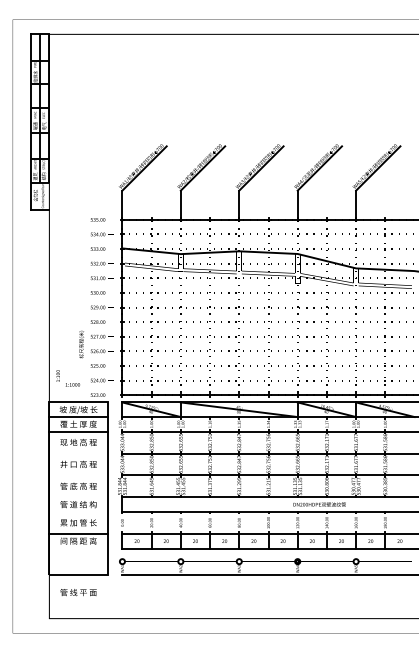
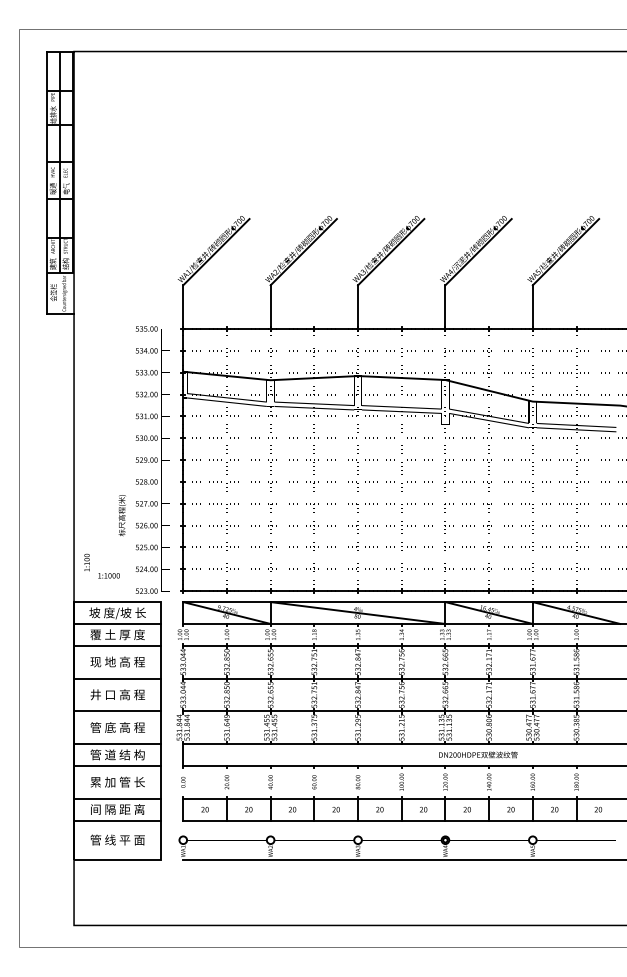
line: (78, 453) -> (117, 678), added
line: (78, 475) -> (117, 711), added
line: (78, 497) -> (117, 744), added
line: (78, 511) -> (117, 765), added
line: (78, 548) -> (117, 820), added
text: (78, 592) -> (117, 840), moved

